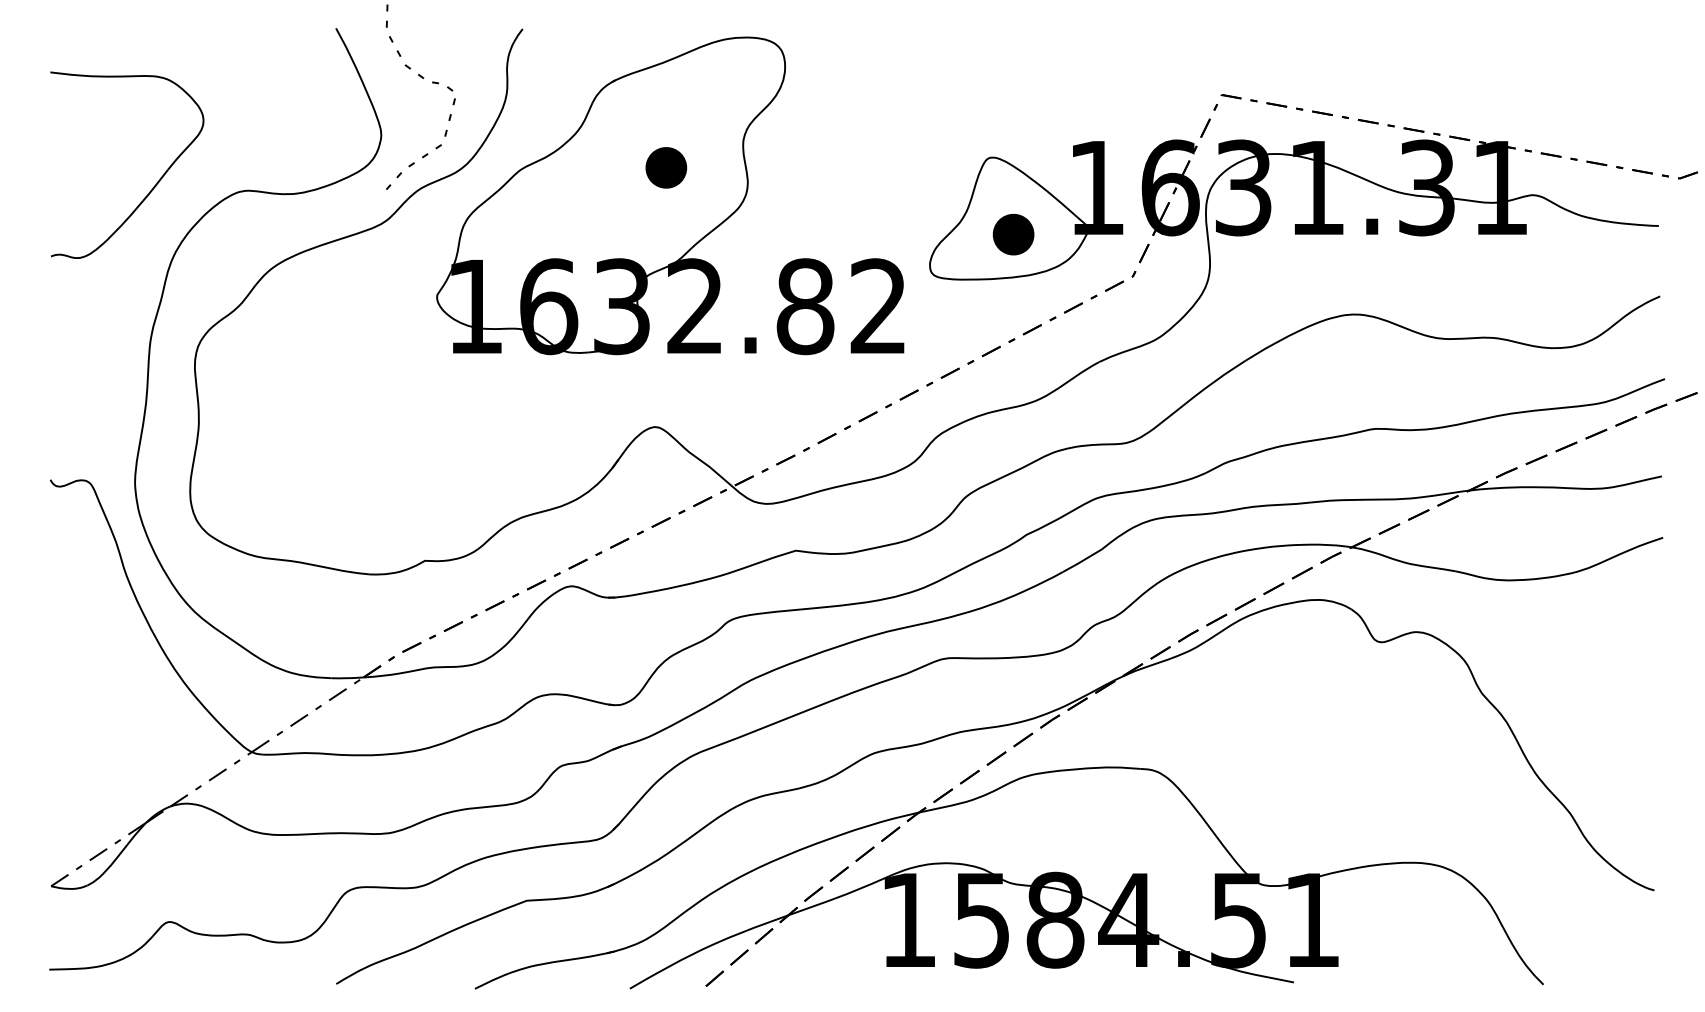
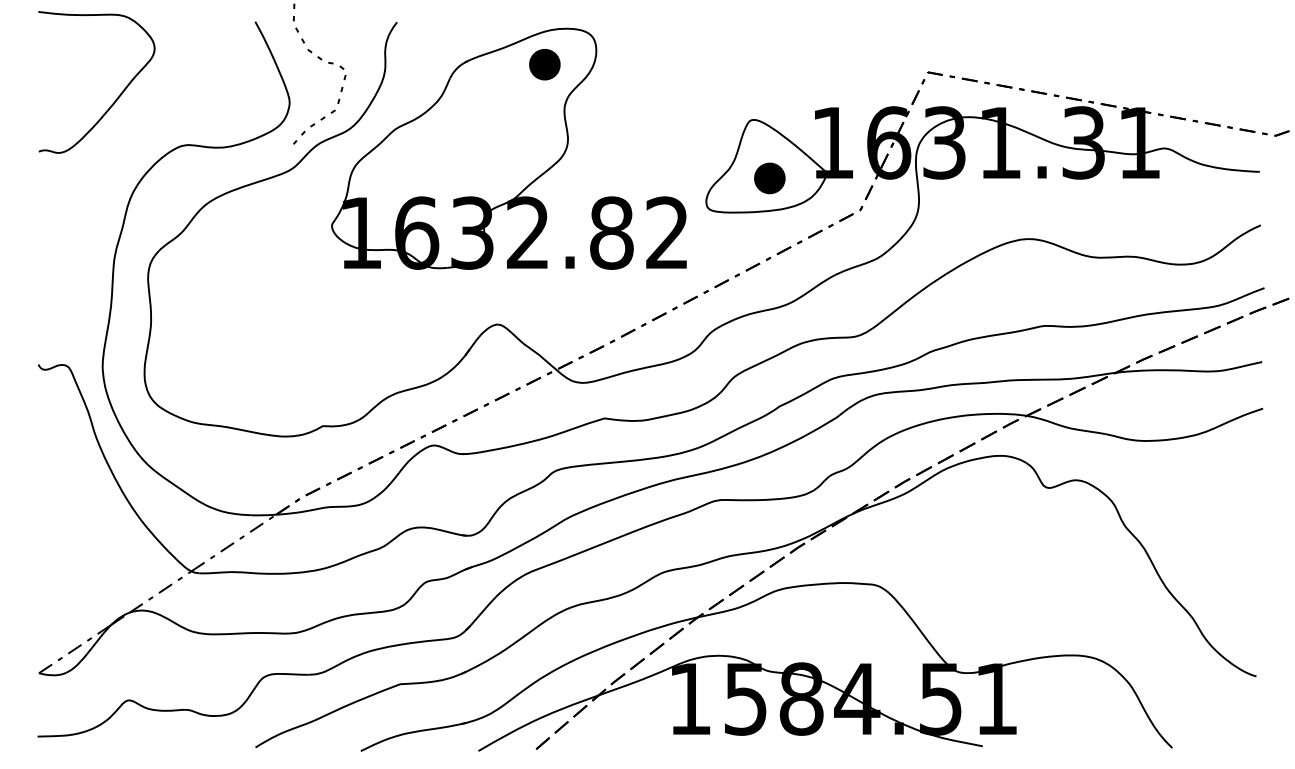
part: (666, 167) -> (544, 64), moved
part: (152, 187) -> (115, 99), moved

